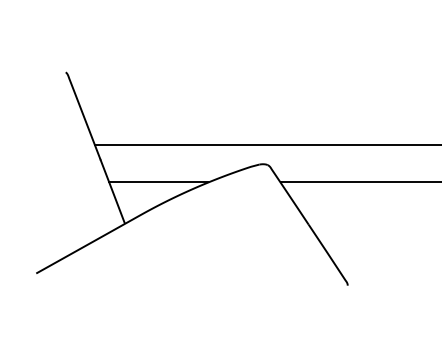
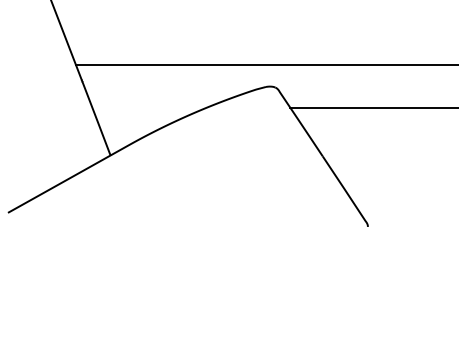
line: (158, 182) -> (149, 107), removed

